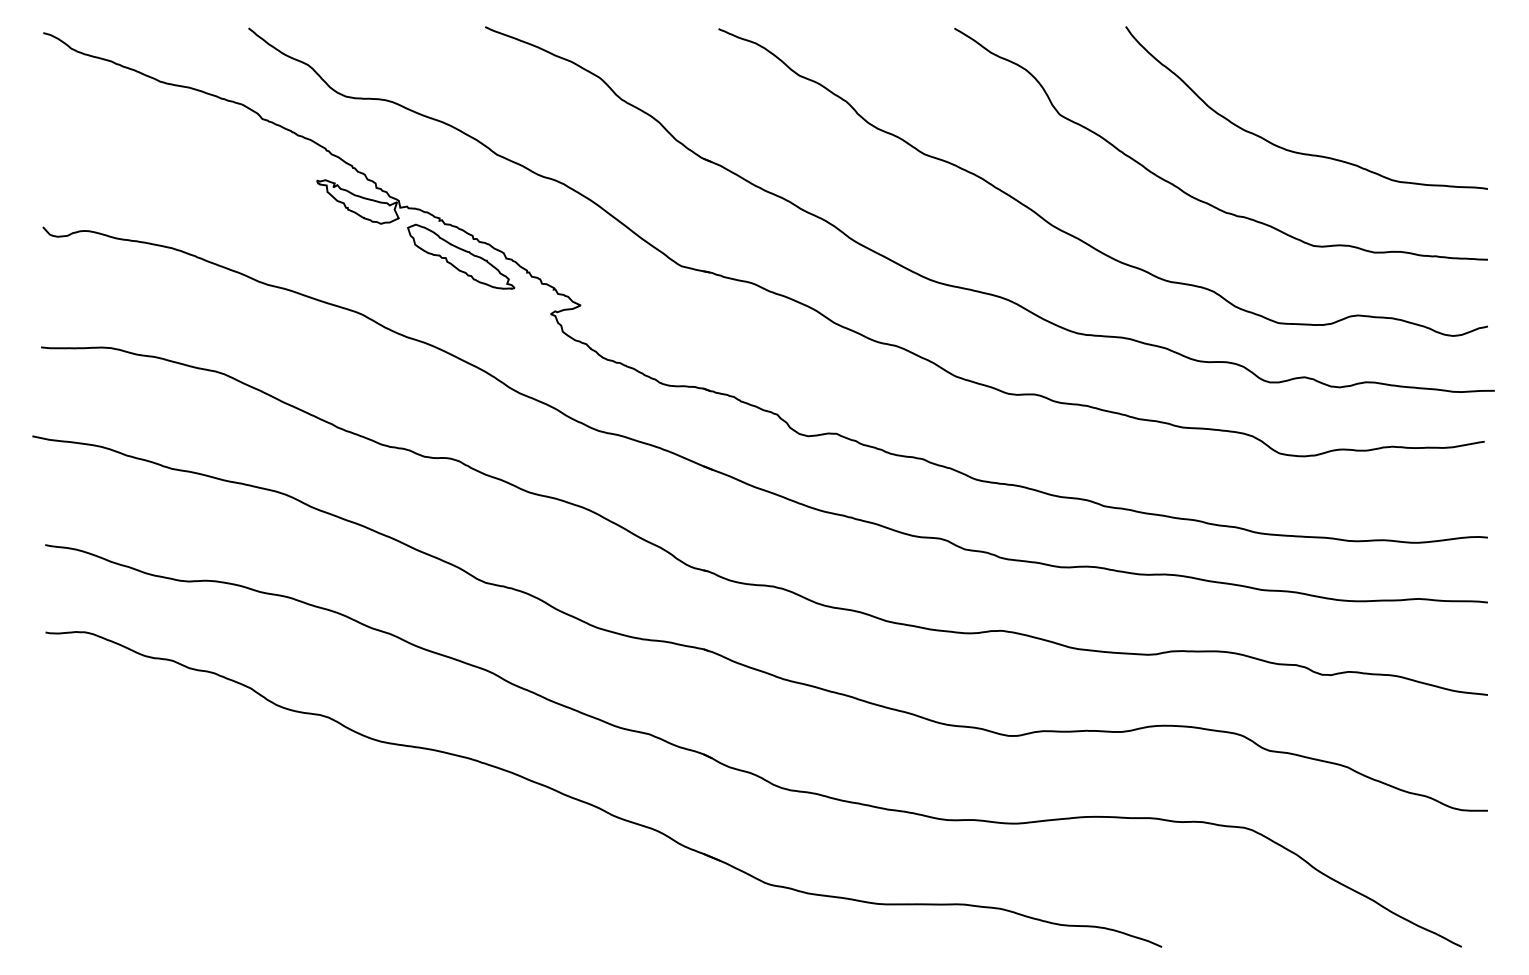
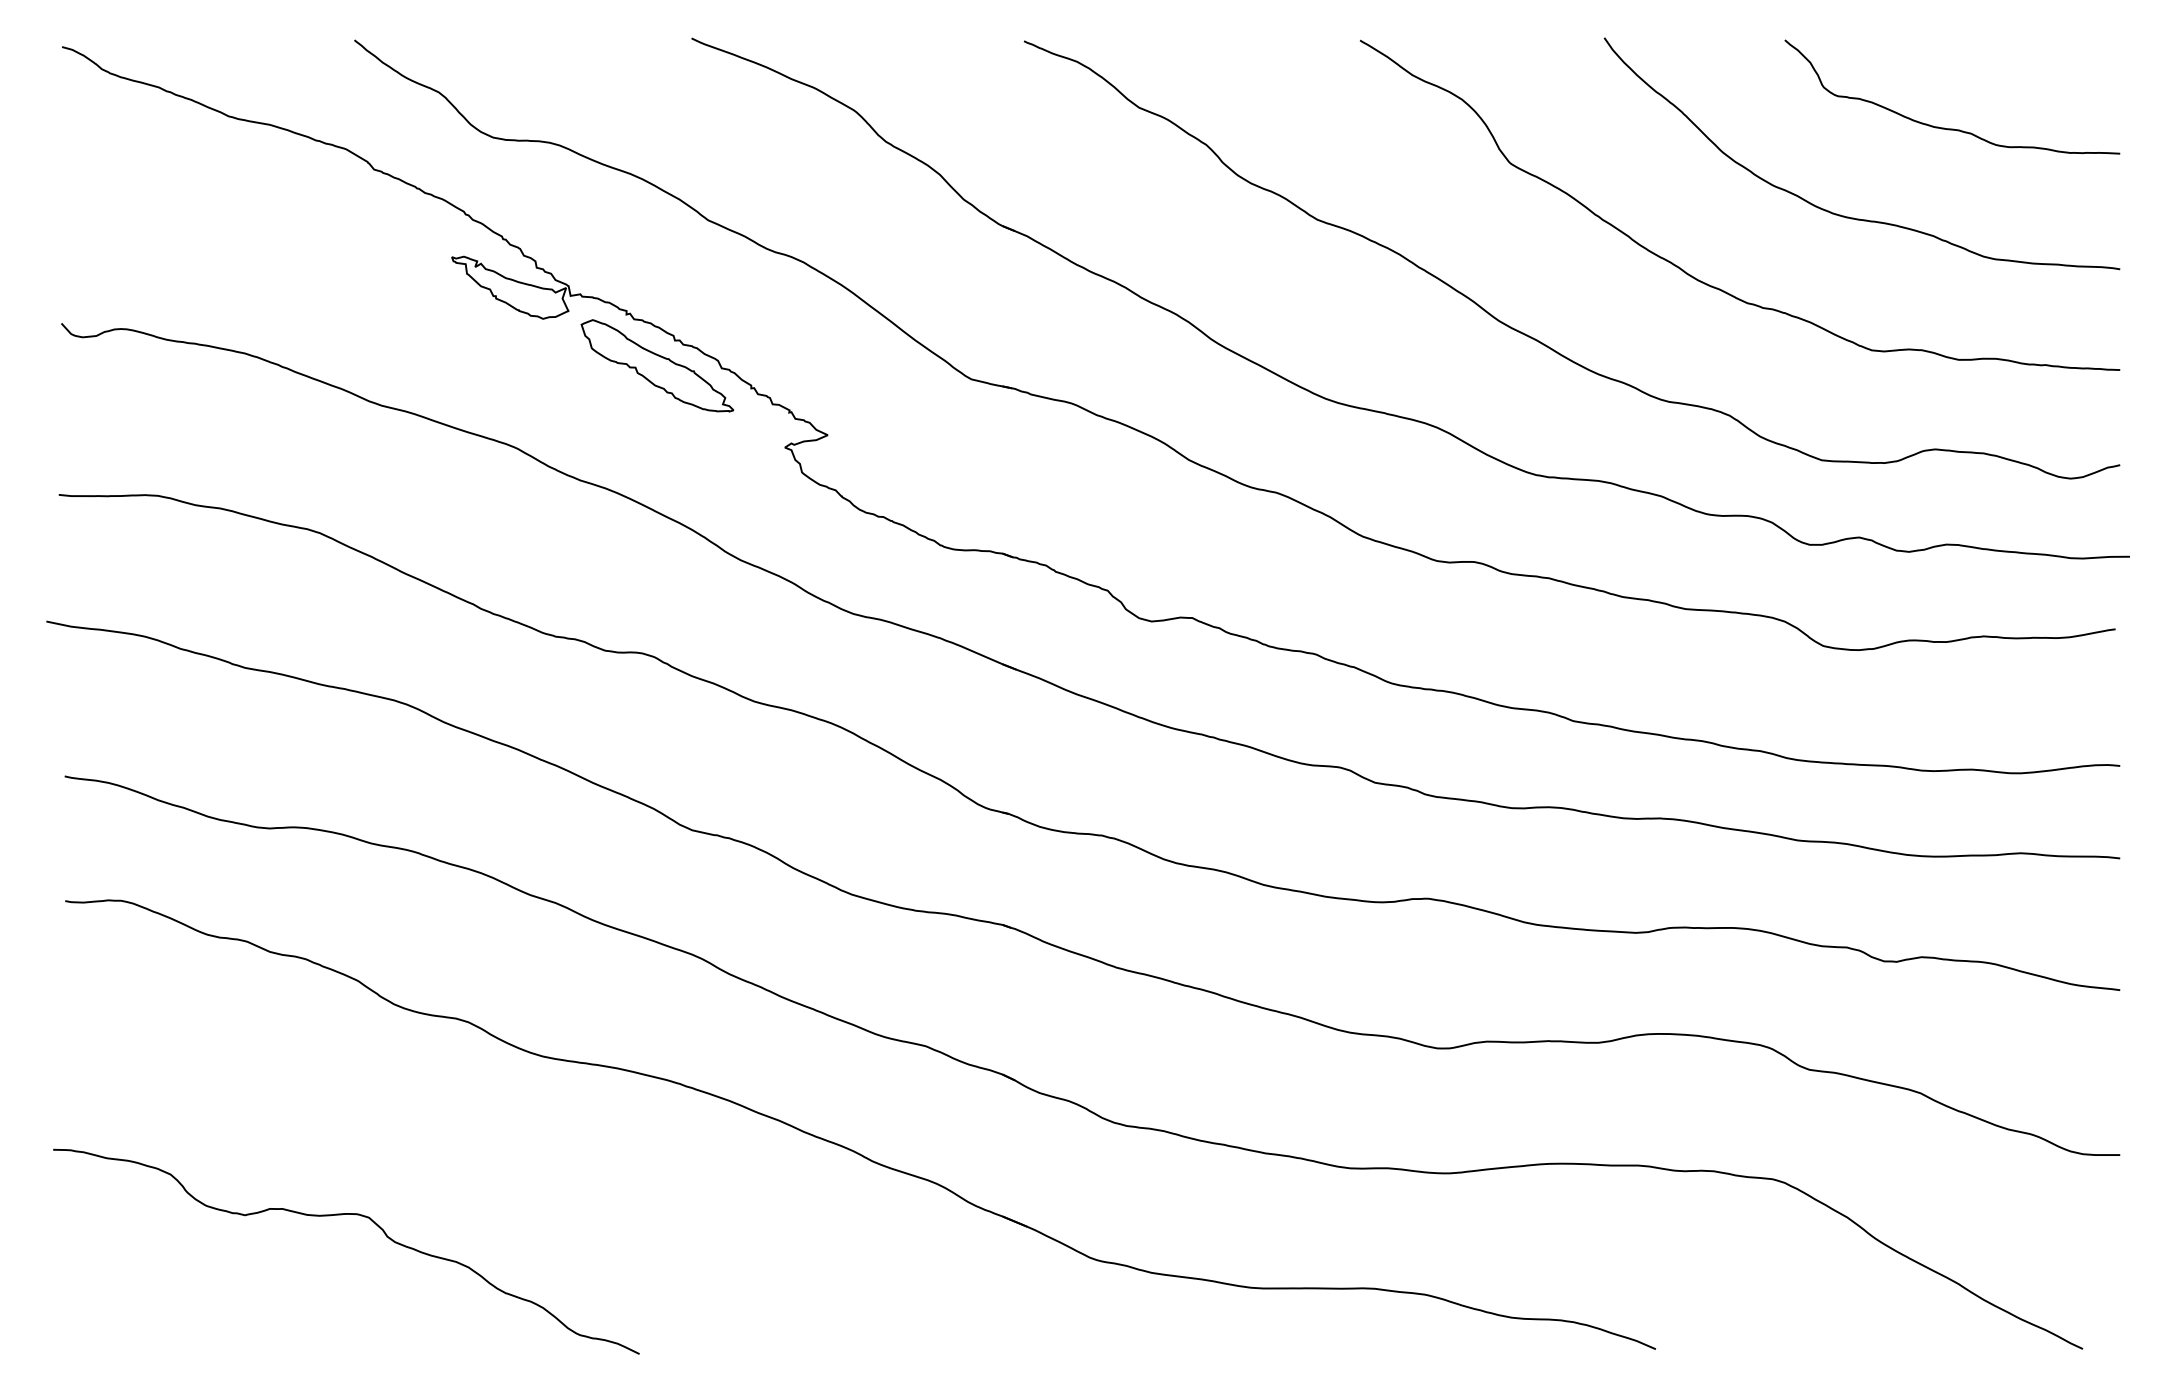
curve: (1370, 90) -> (1952, 128), added
curve: (240, 853) -> (342, 1215), added

